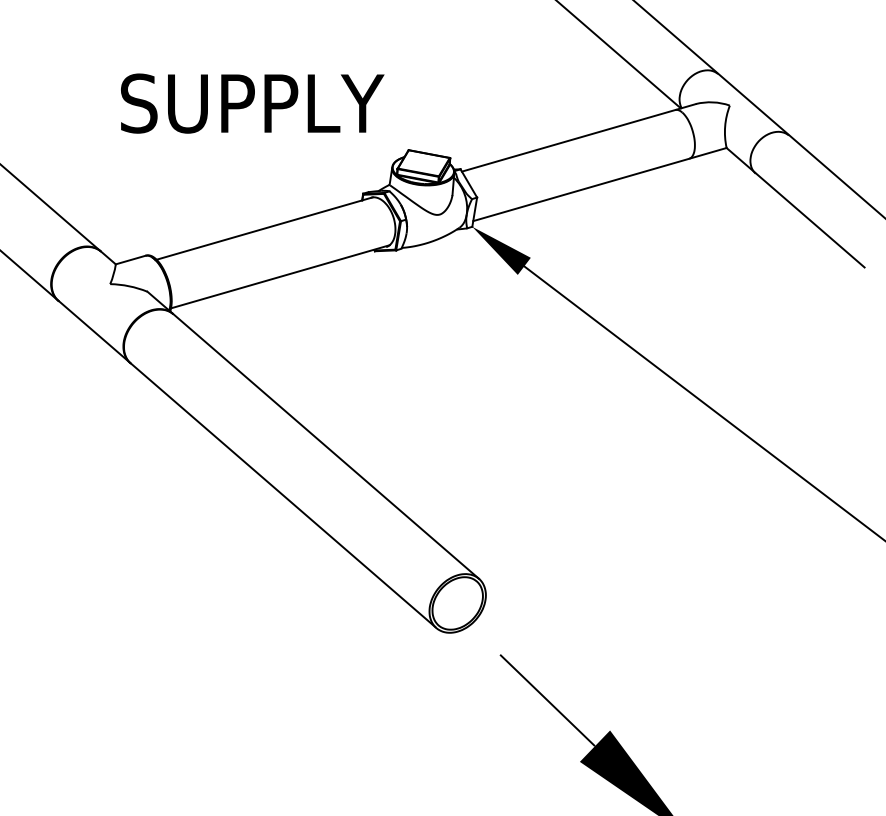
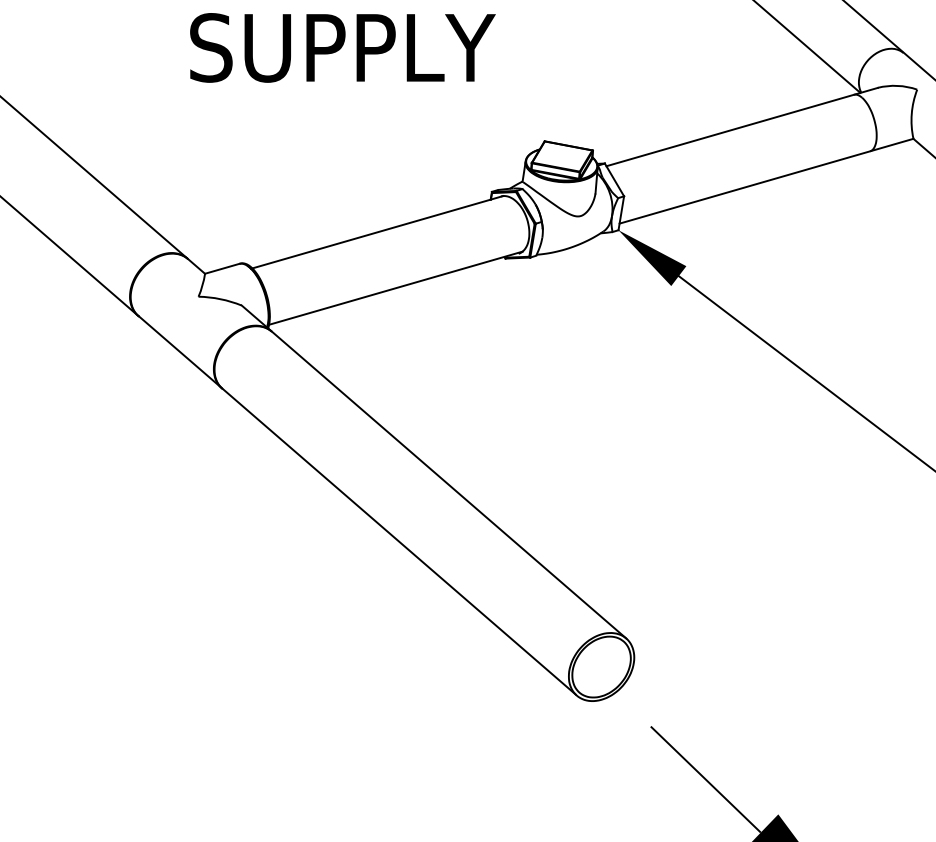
text: (252, 103) -> (342, 47), moved

